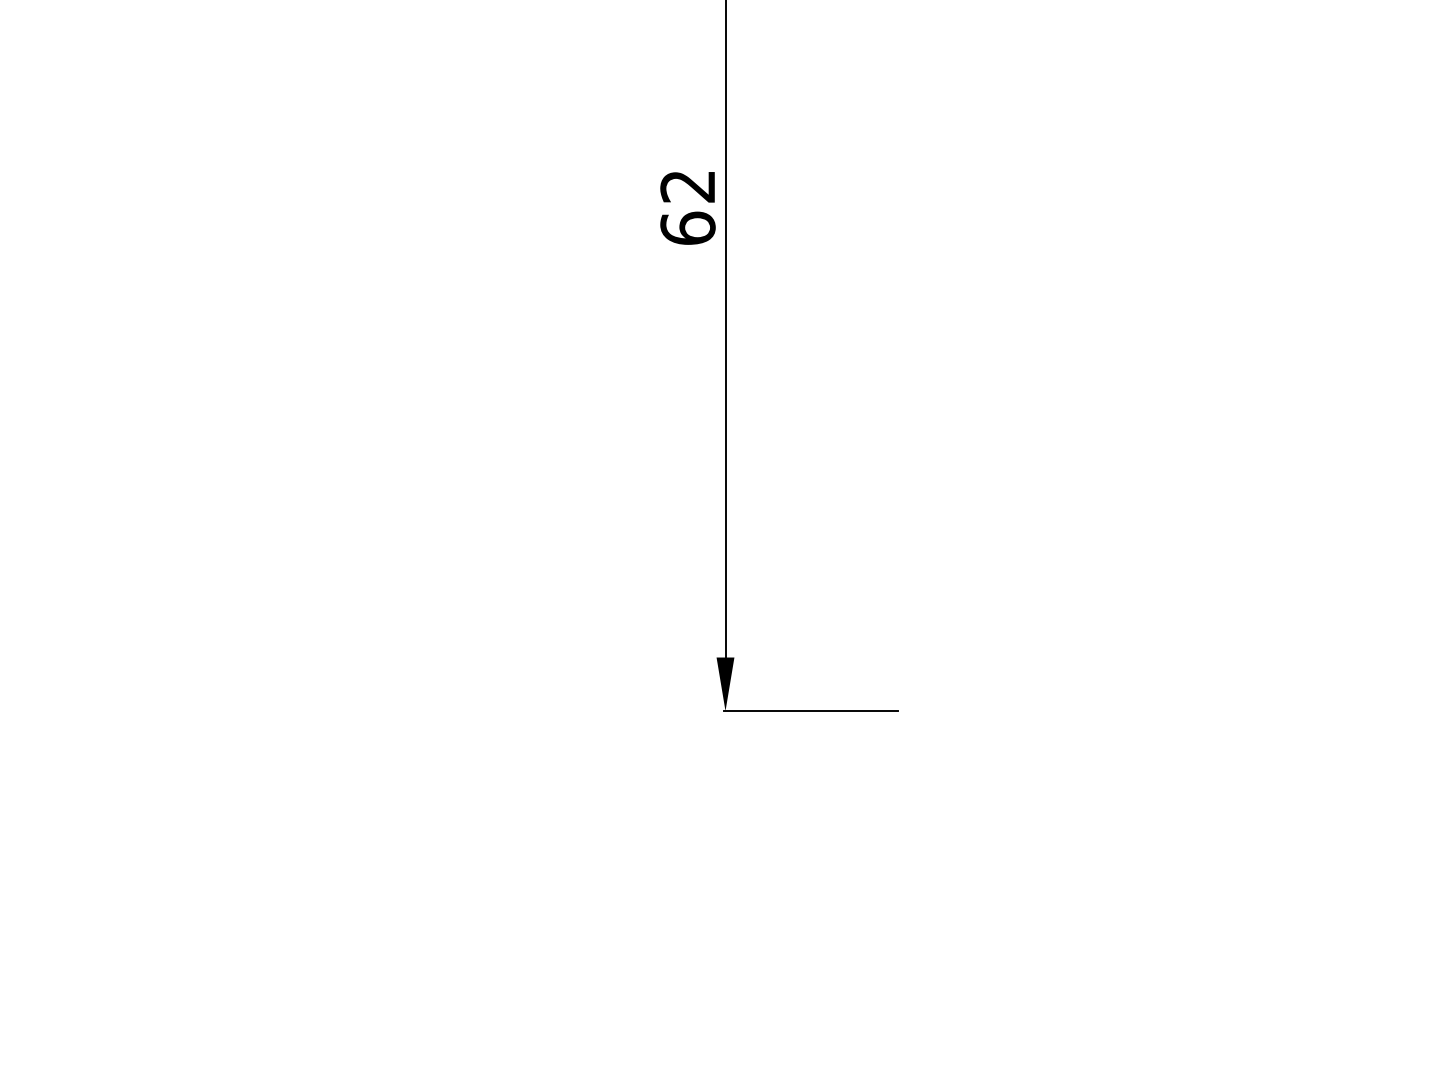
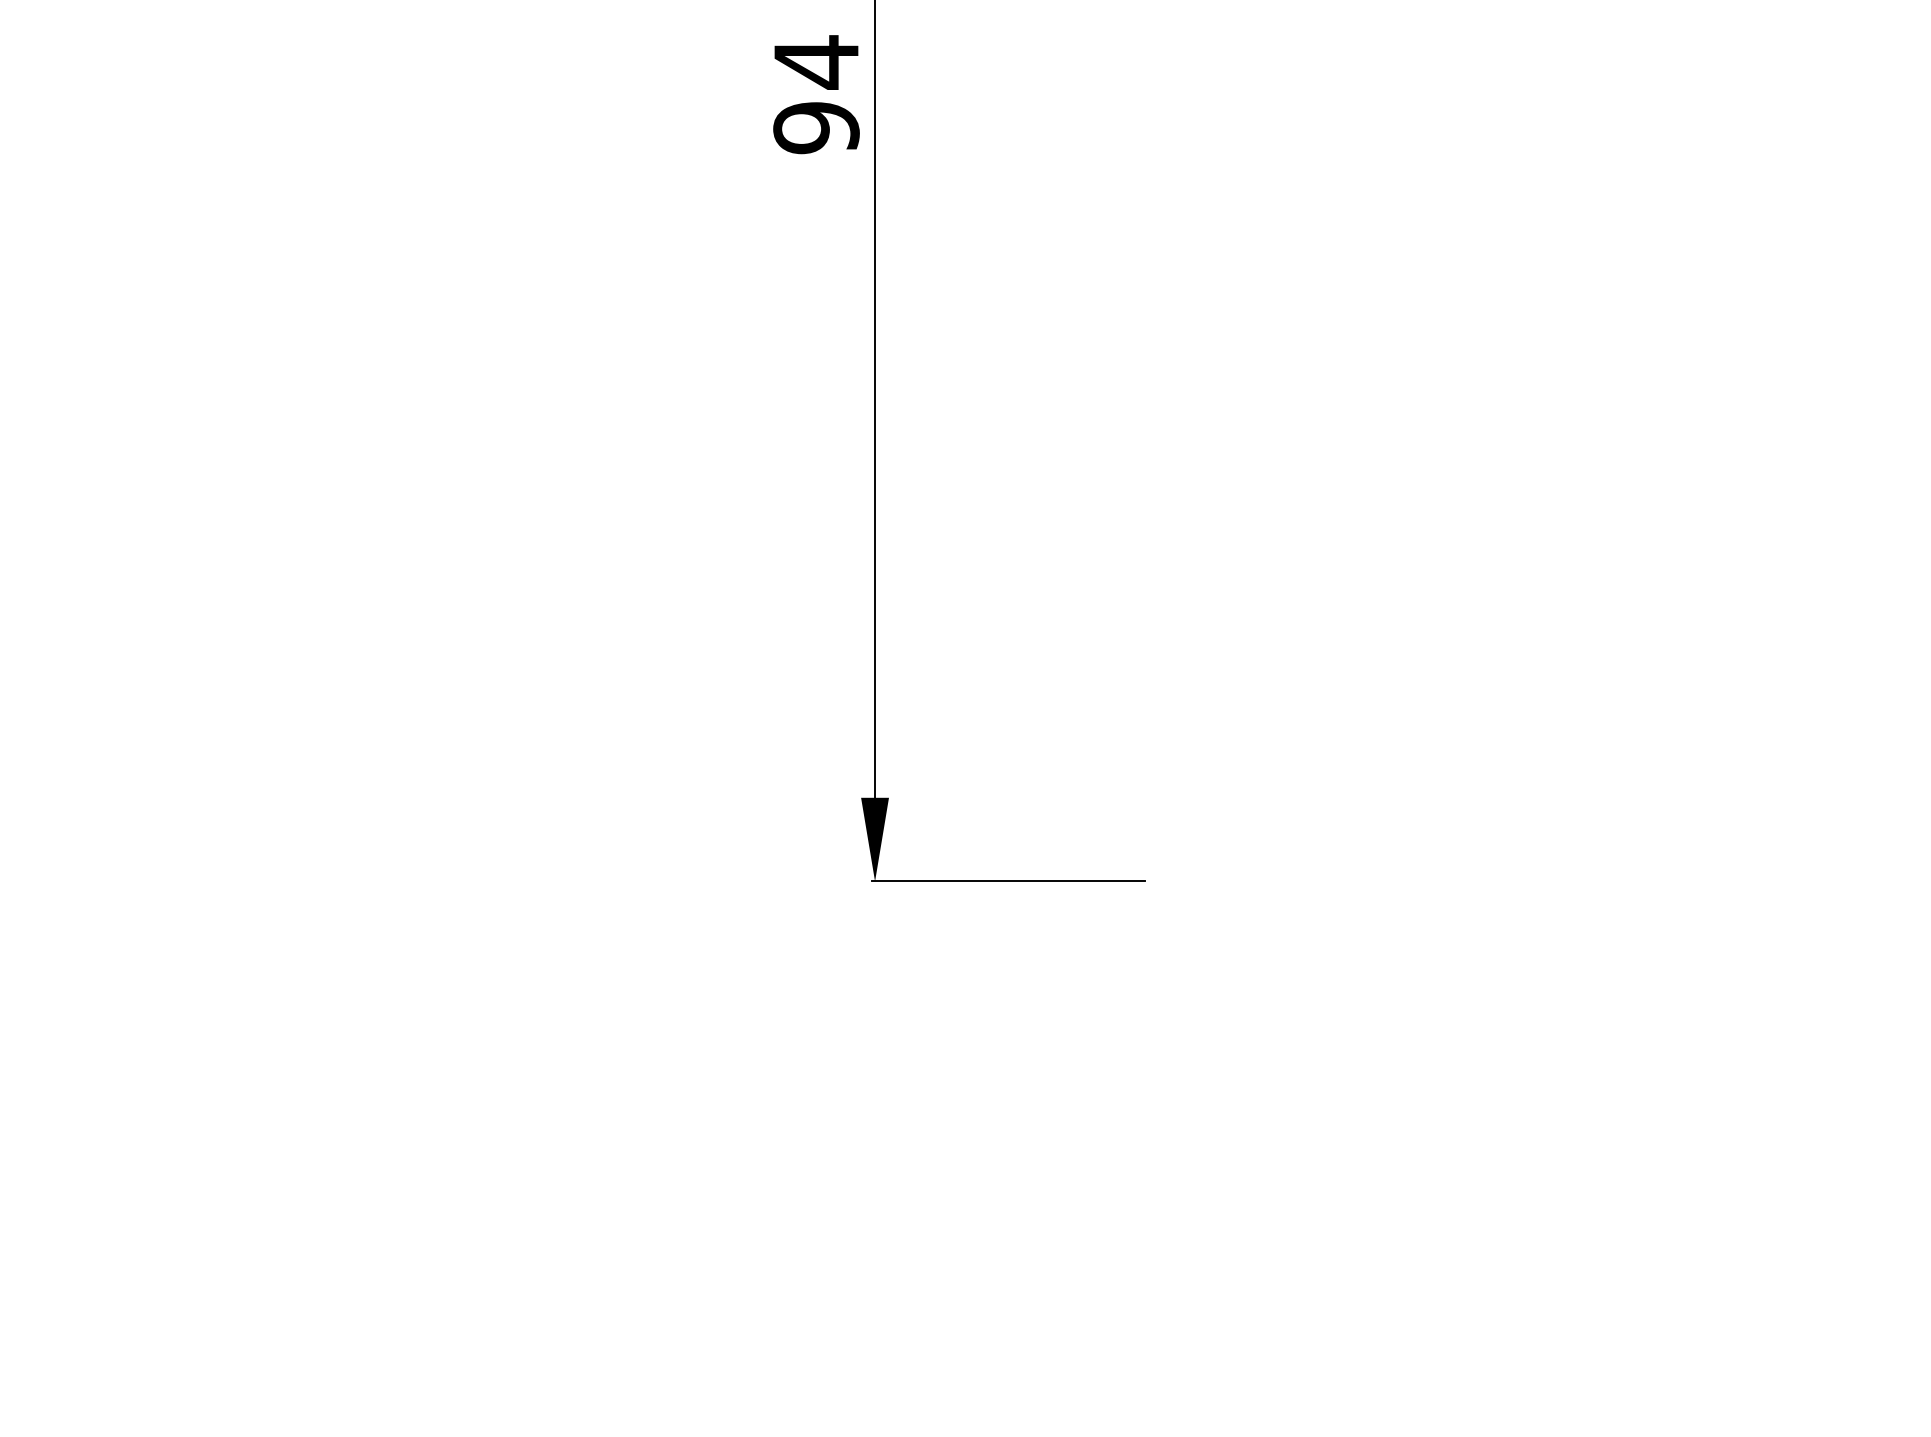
text: (687, 207) -> (815, 95), 62 -> 94

